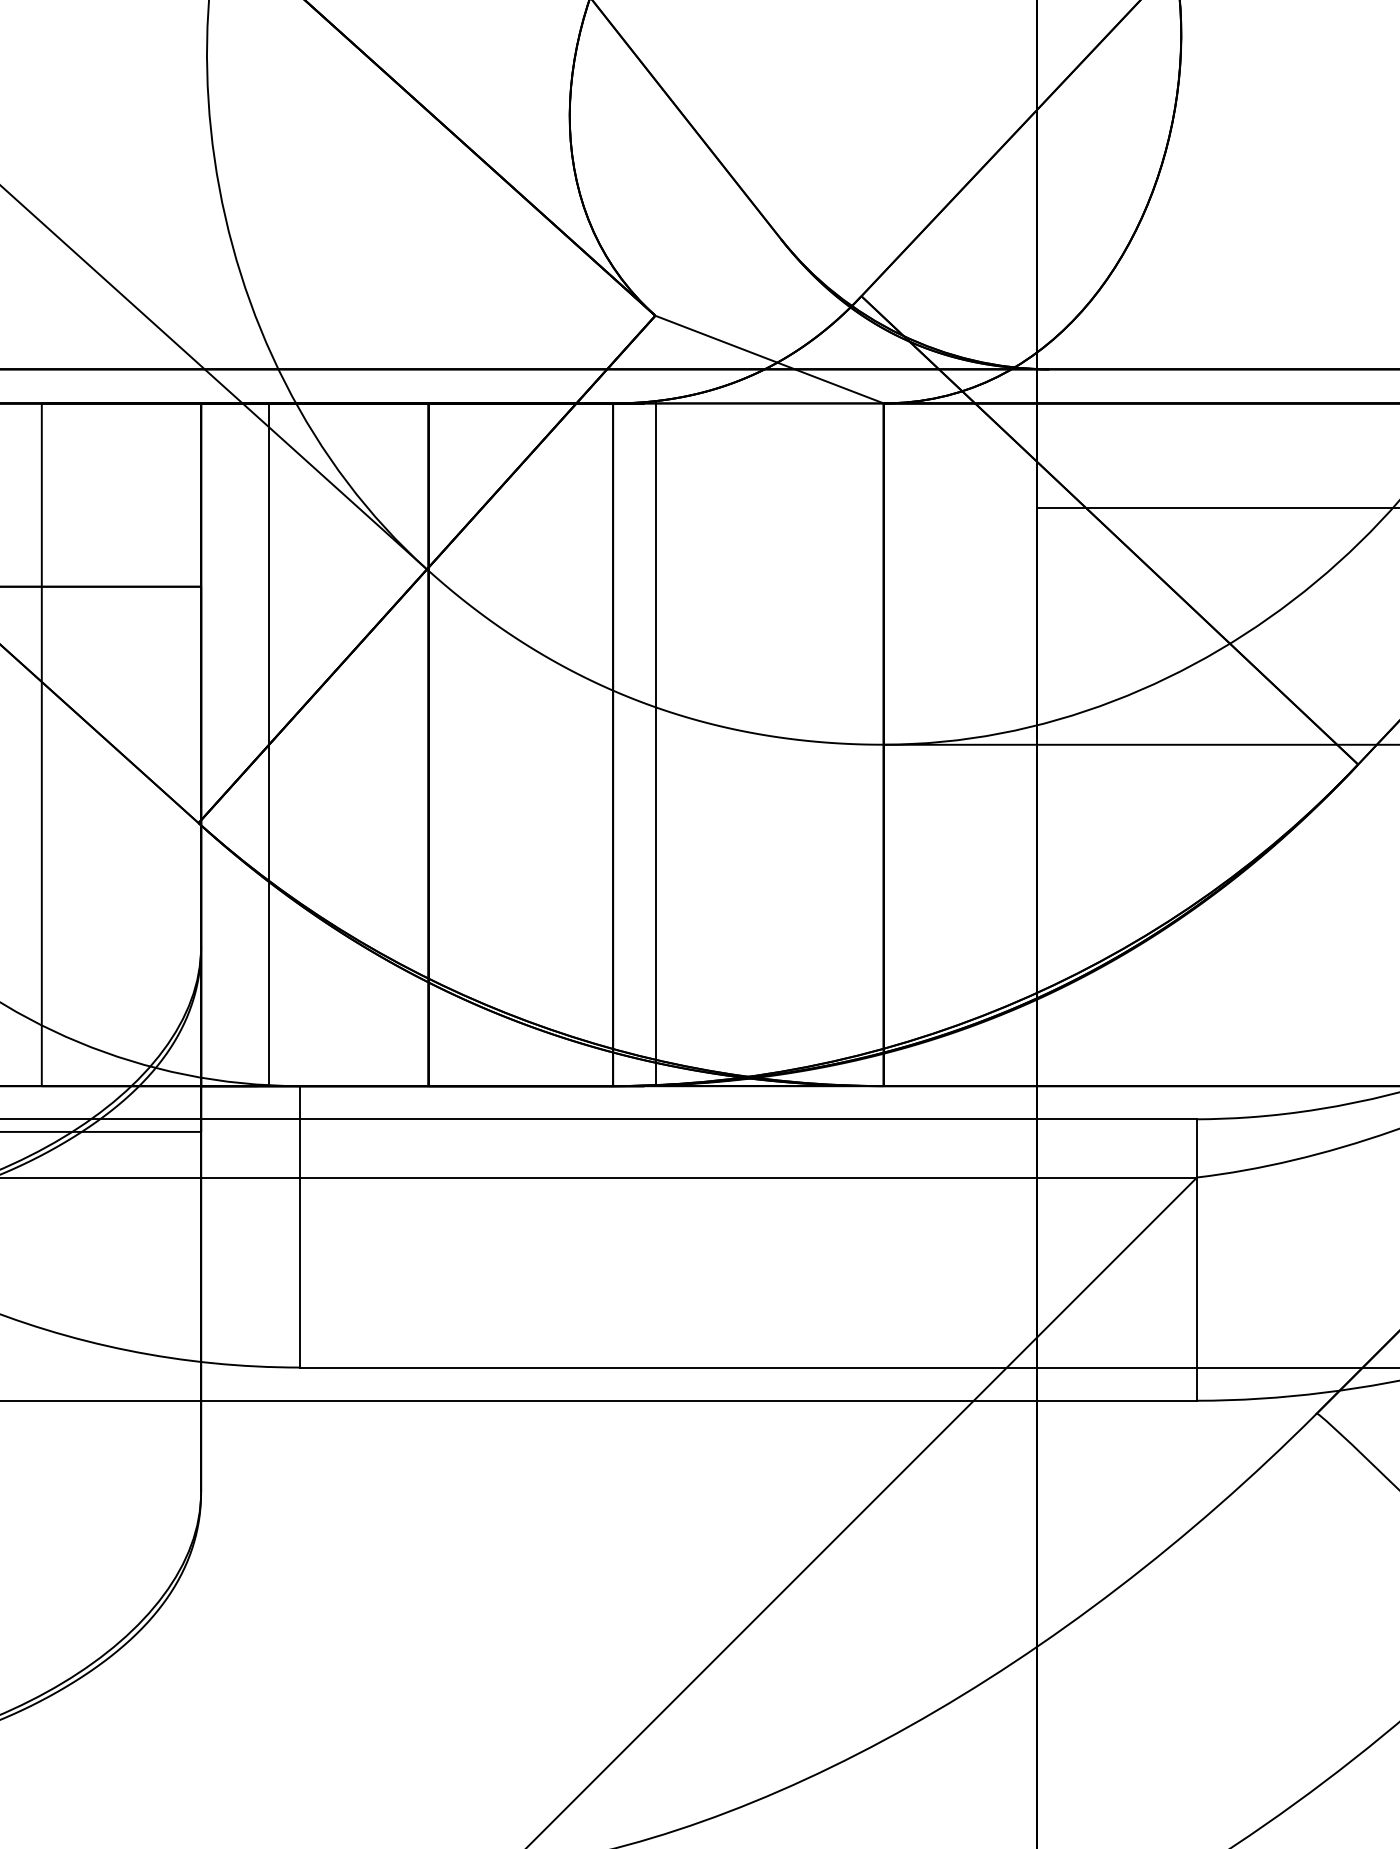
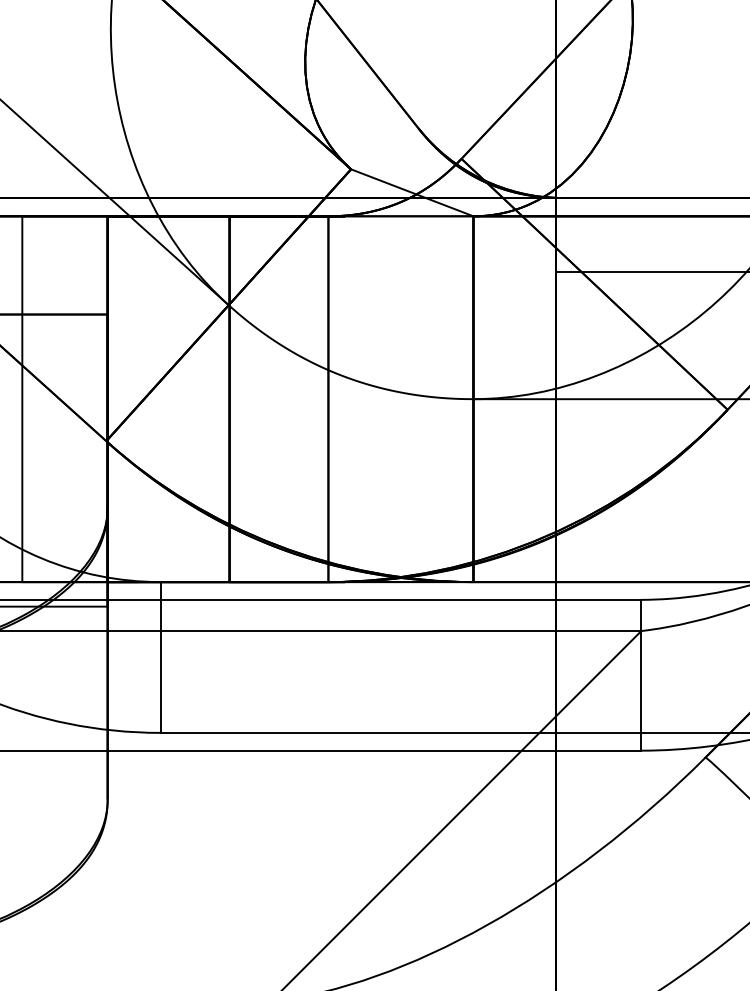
line: (269, 745) -> (144, 399), removed
line: (656, 745) -> (351, 399), removed

